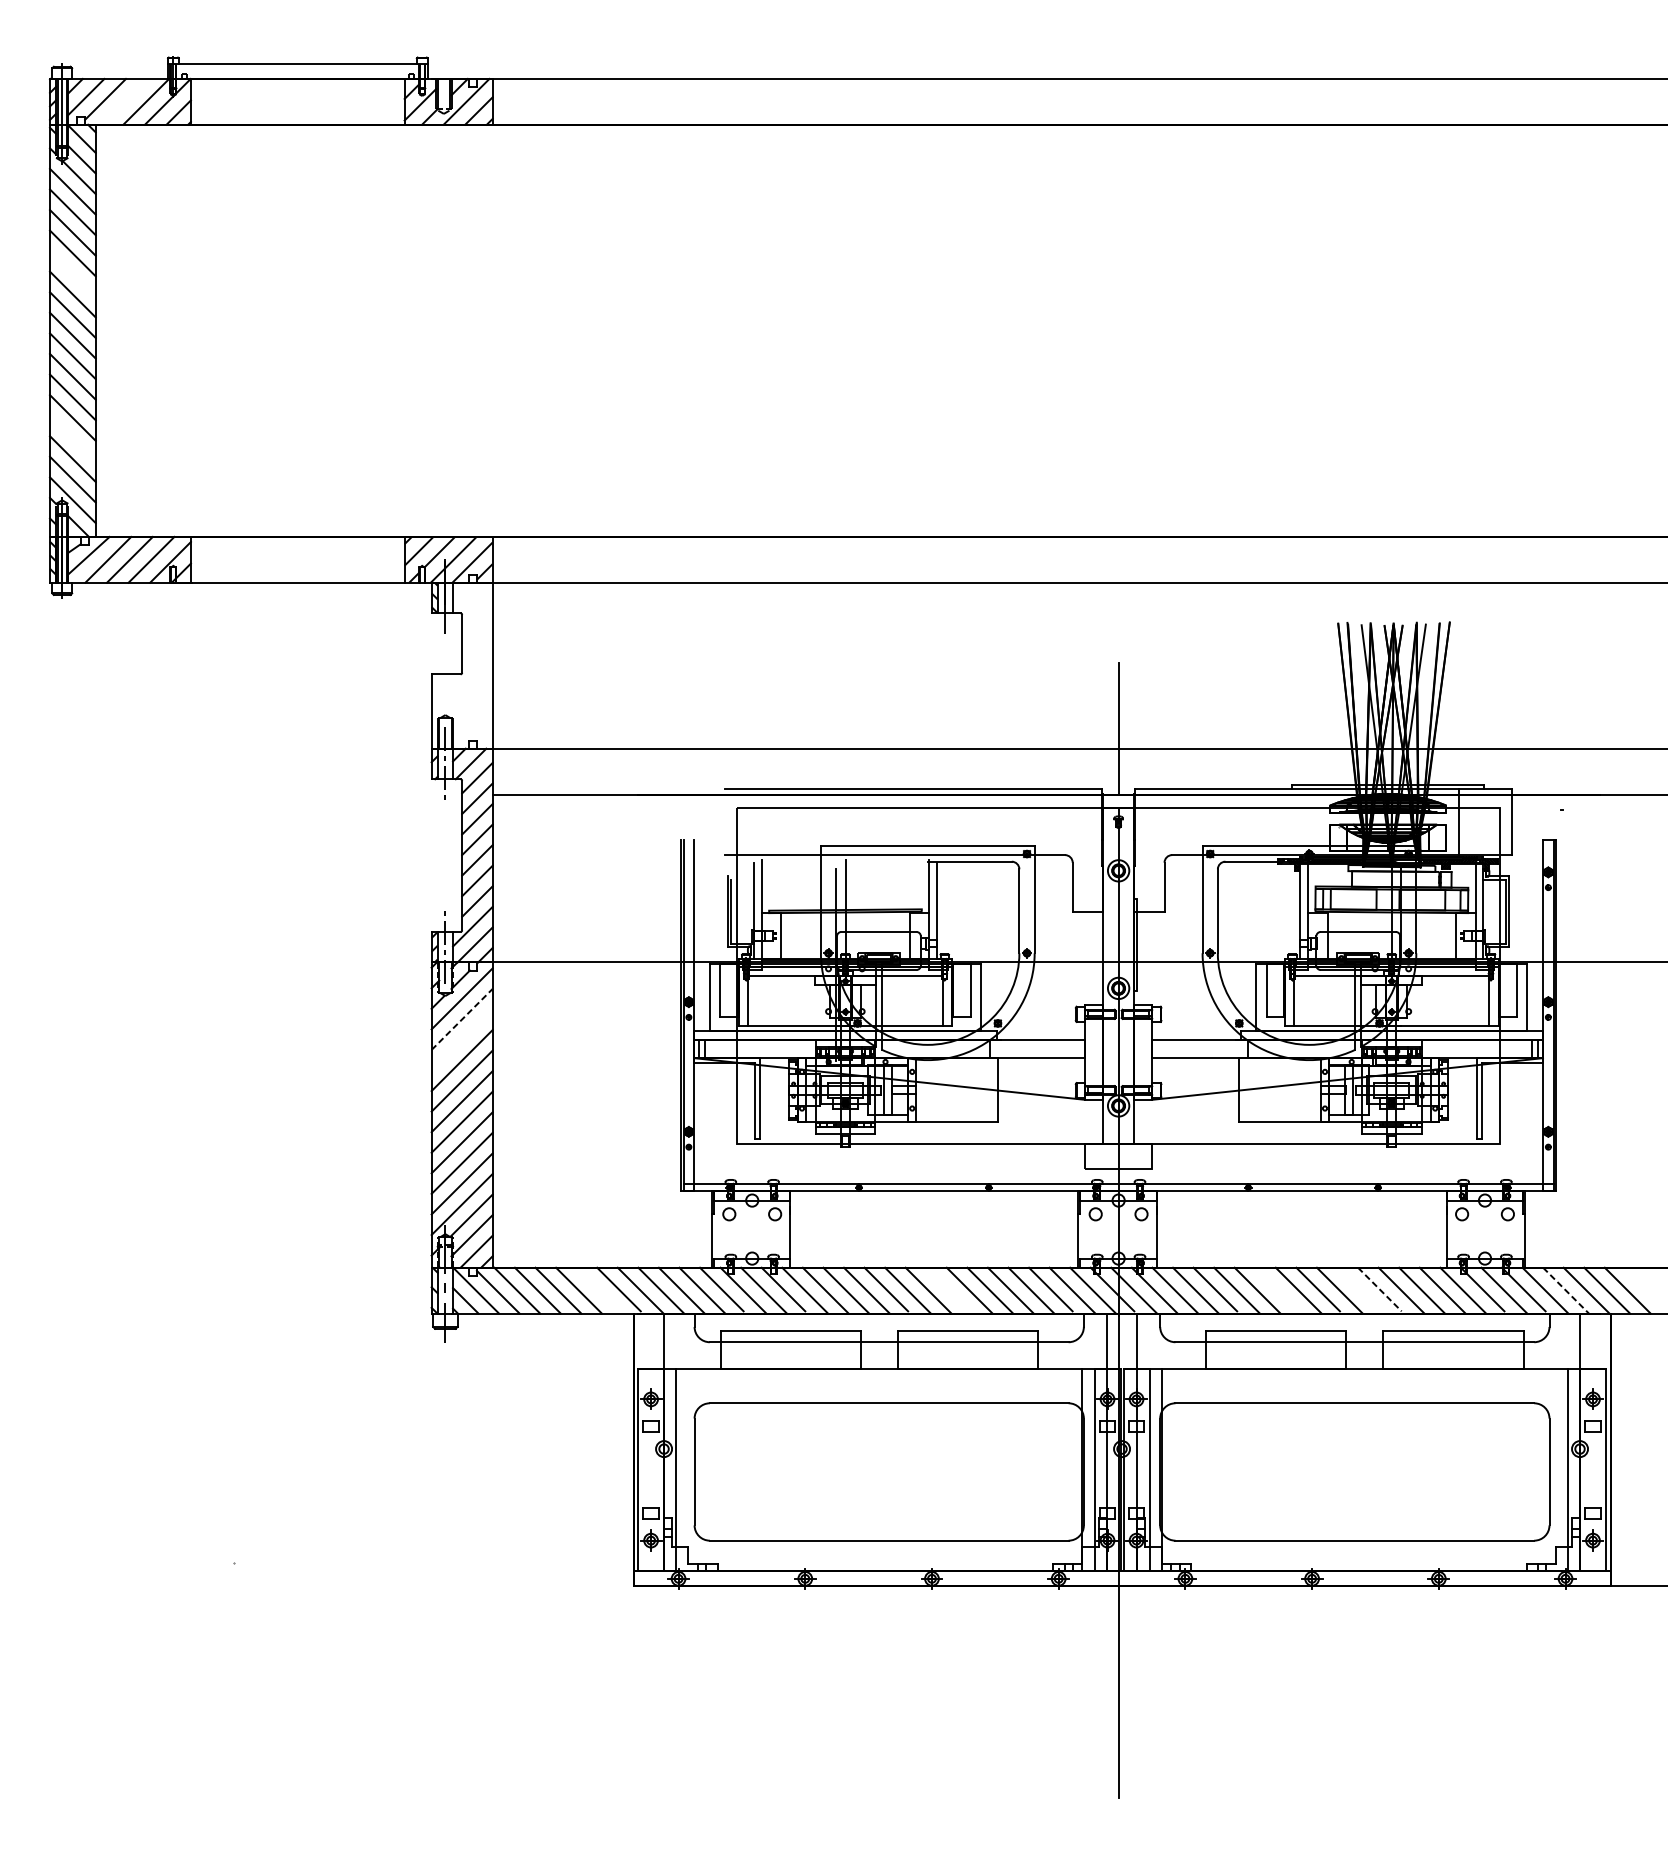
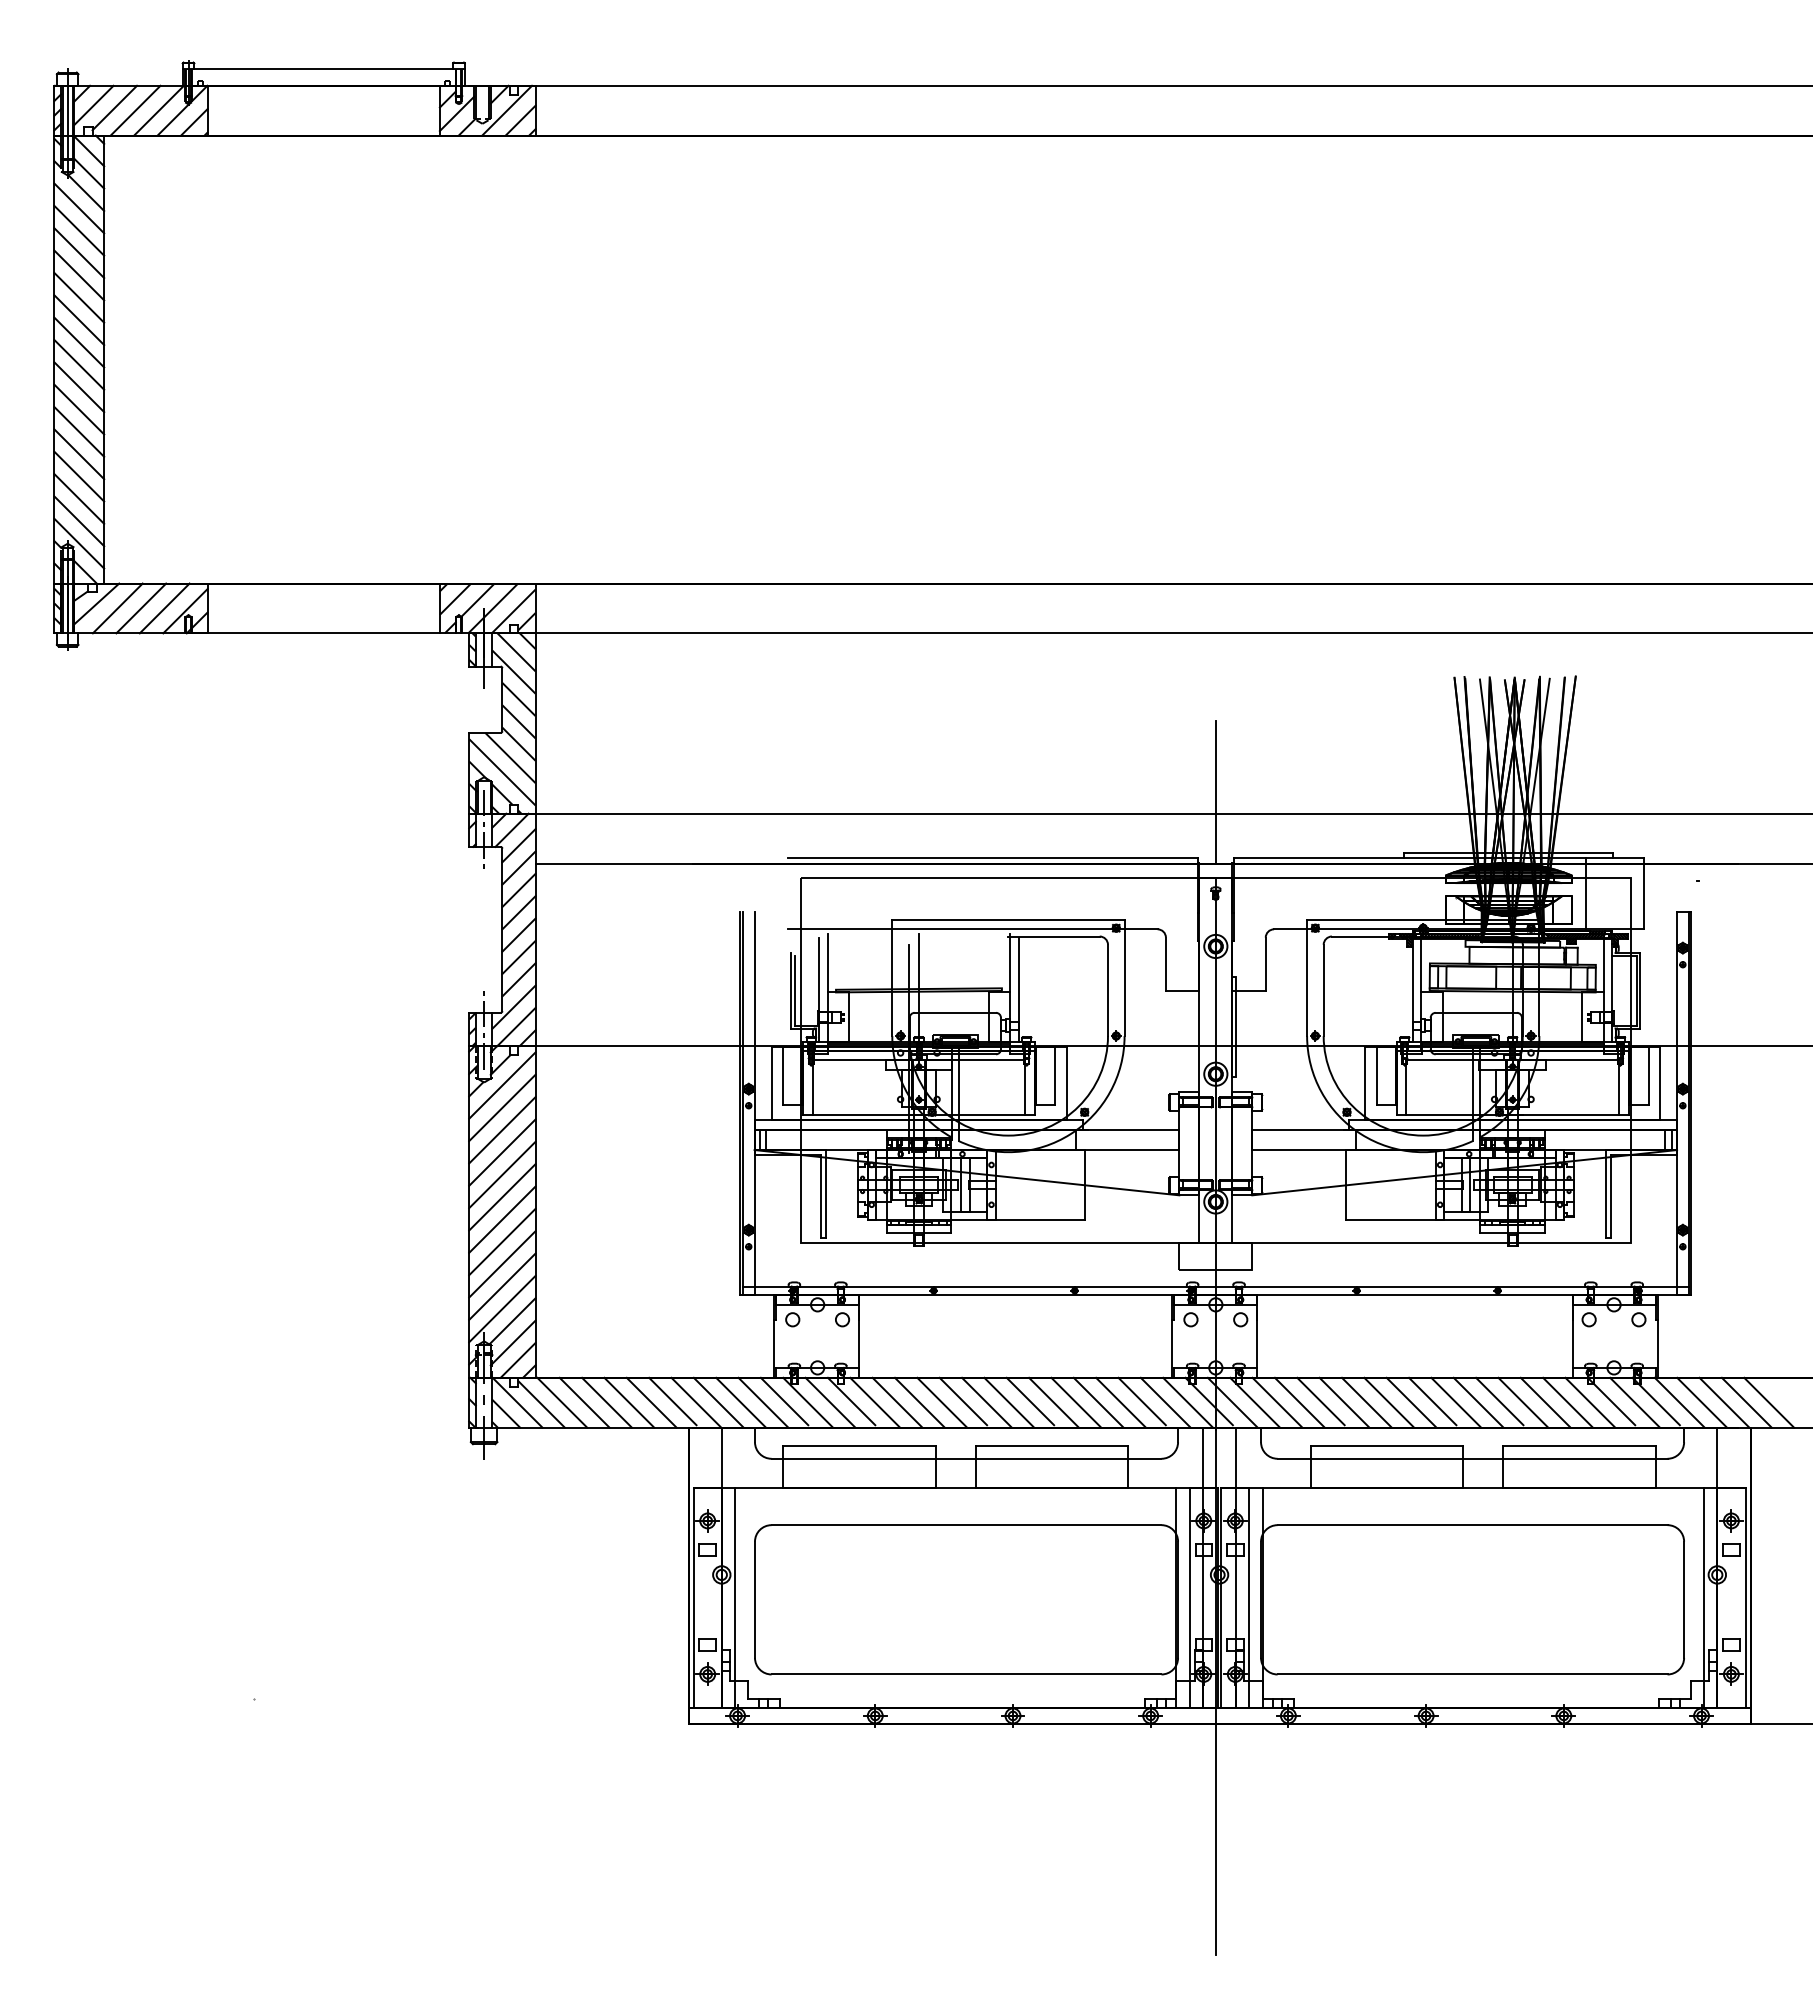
line: (124, 101) -> (135, 110), added
line: (73, 273) -> (79, 297), added
line: (73, 438) -> (79, 476), added
hatch: (462, 665) -> (502, 723), added
line: (462, 1019) -> (502, 1107), dashed -> solid
line: (462, 1040) -> (502, 1130), added
line: (948, 1289) -> (1030, 1401), added
line: (1380, 1289) -> (1500, 1401), dashed -> solid
line: (599, 1290) -> (651, 1402), added
line: (1278, 1290) -> (1389, 1402), added
line: (1360, 1290) -> (1478, 1402), added
line: (1566, 1291) -> (1702, 1403), dashed -> solid

